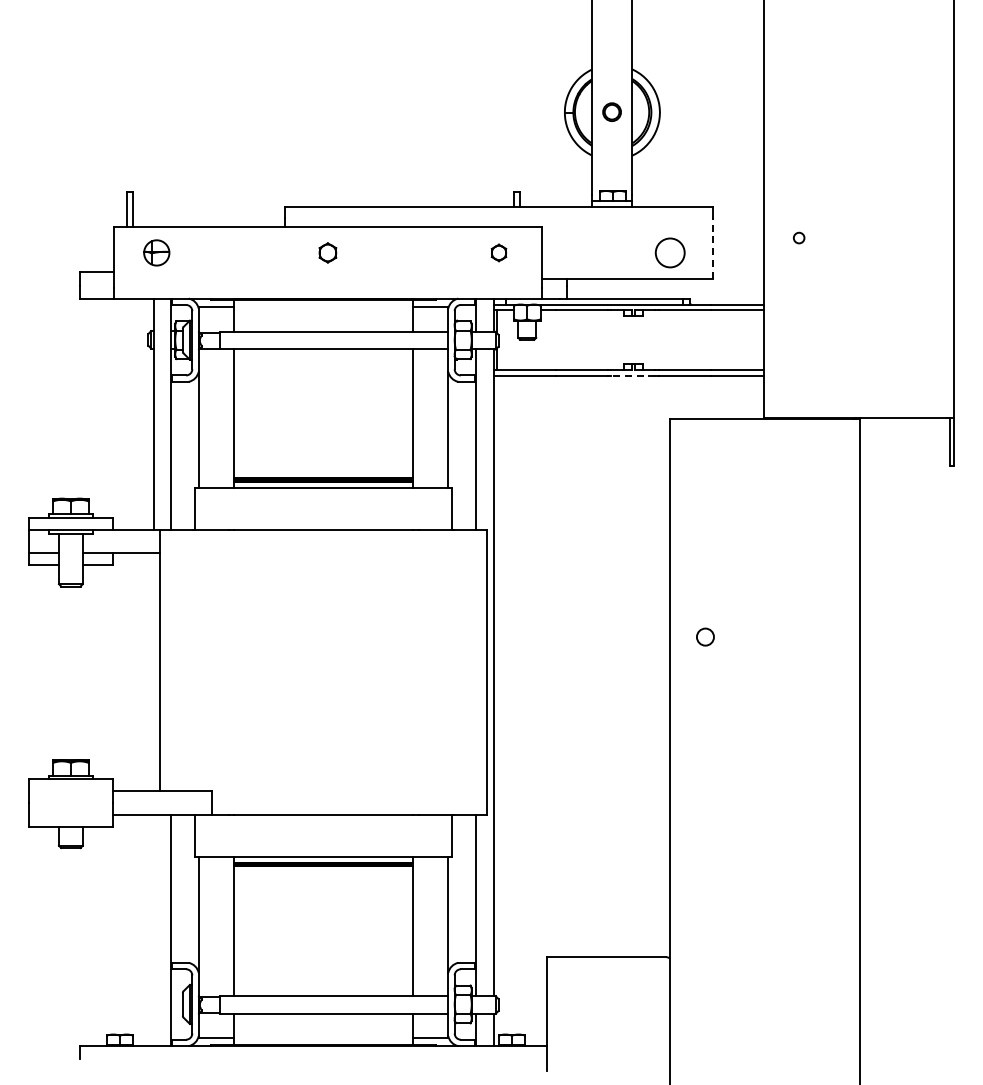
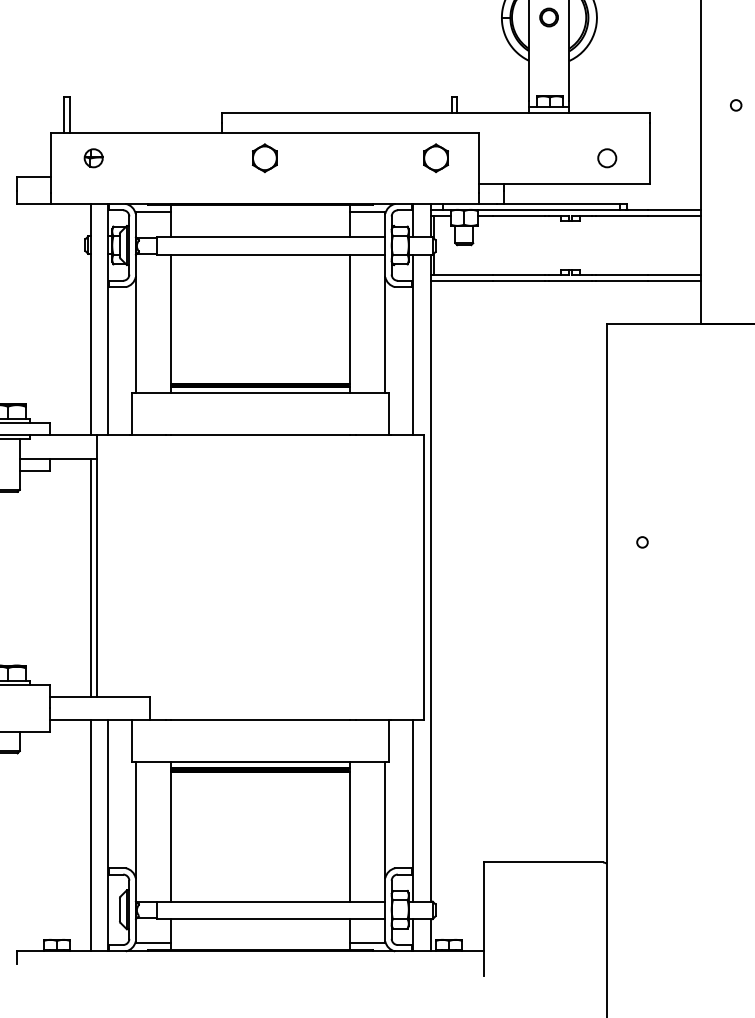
circle: (799, 237) -> (736, 104), moved
line: (713, 247) -> (650, 152), dashed -> solid
part: (156, 252) -> (93, 157), size x0.71
part: (327, 252) -> (264, 157), size x1.43
part: (498, 252) -> (435, 157), size x1.67
circle: (670, 252) -> (607, 157), size x0.62
line: (633, 375) -> (570, 280), dashed -> solid
circle: (705, 636) -> (642, 541), size x0.62
line: (153, 672) -> (90, 577), added
line: (153, 930) -> (90, 835), added

